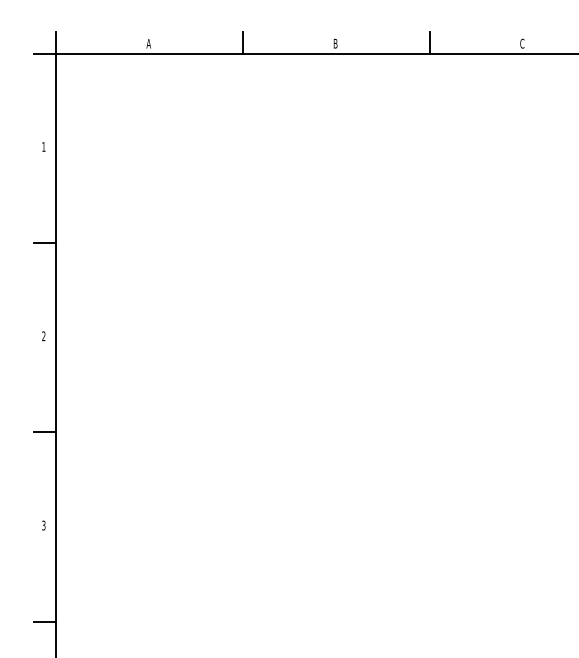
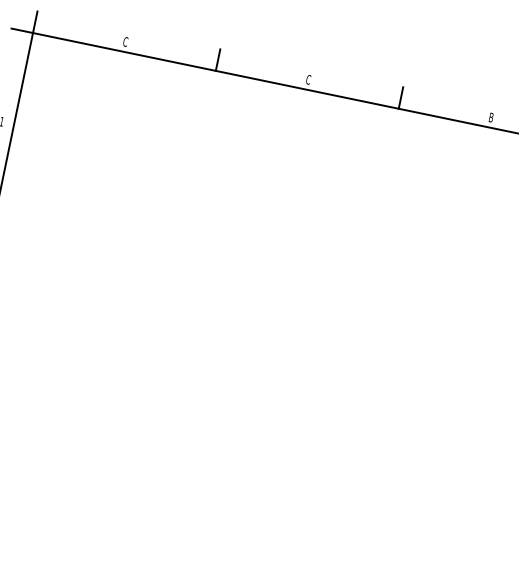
text: (148, 43) -> (125, 41), A -> C
text: (335, 43) -> (308, 79), B -> C
text: (522, 43) -> (491, 117), C -> B

